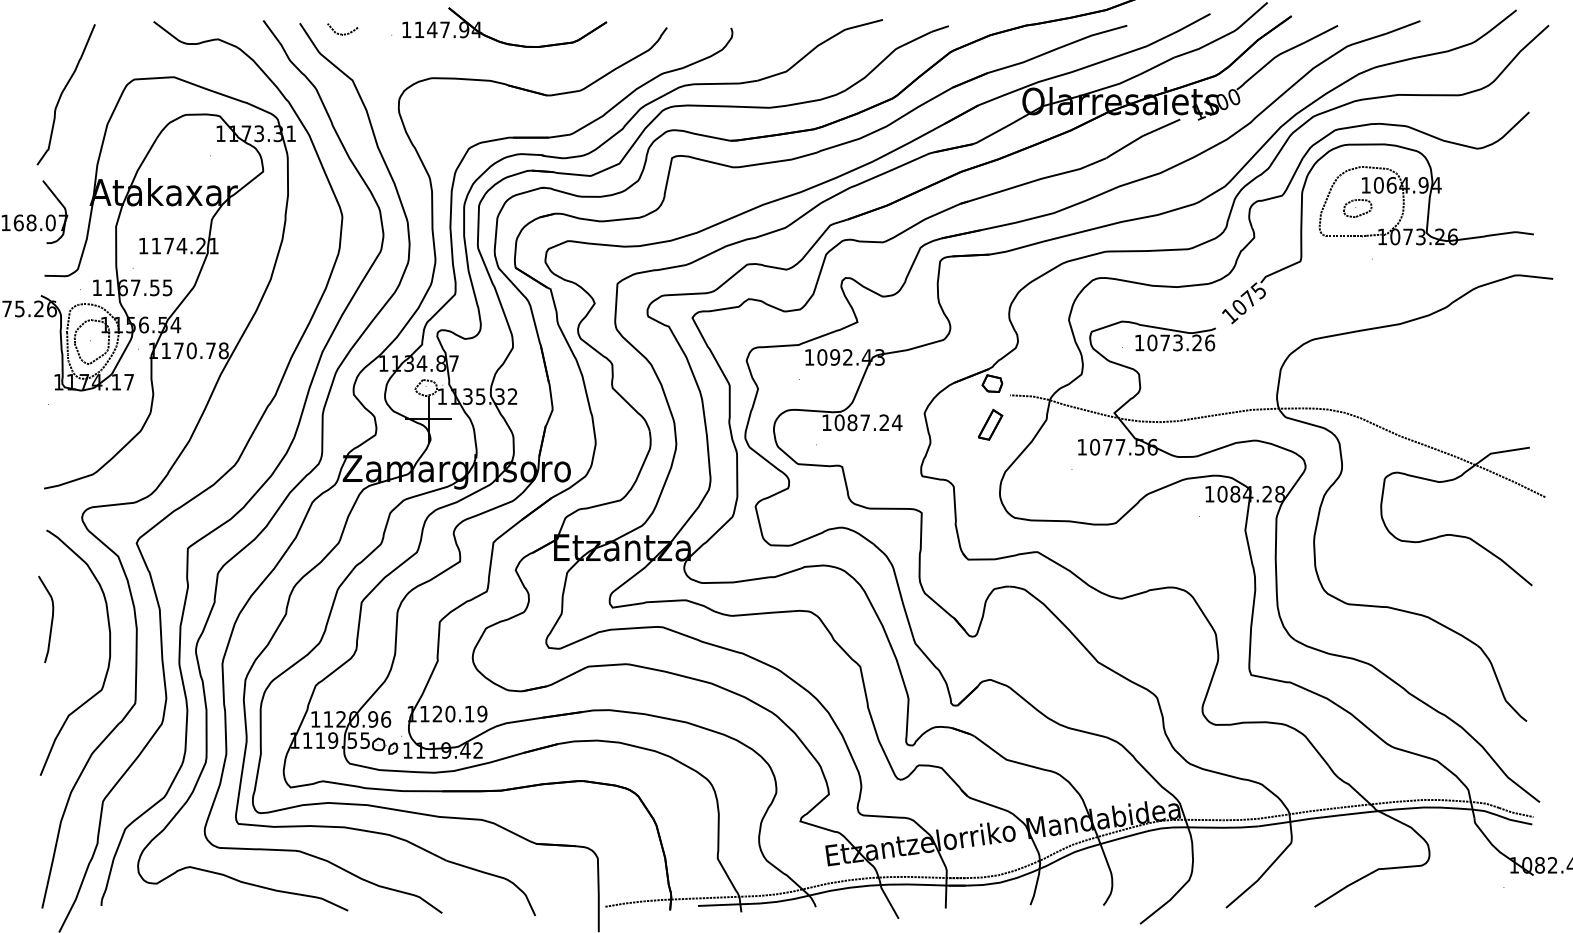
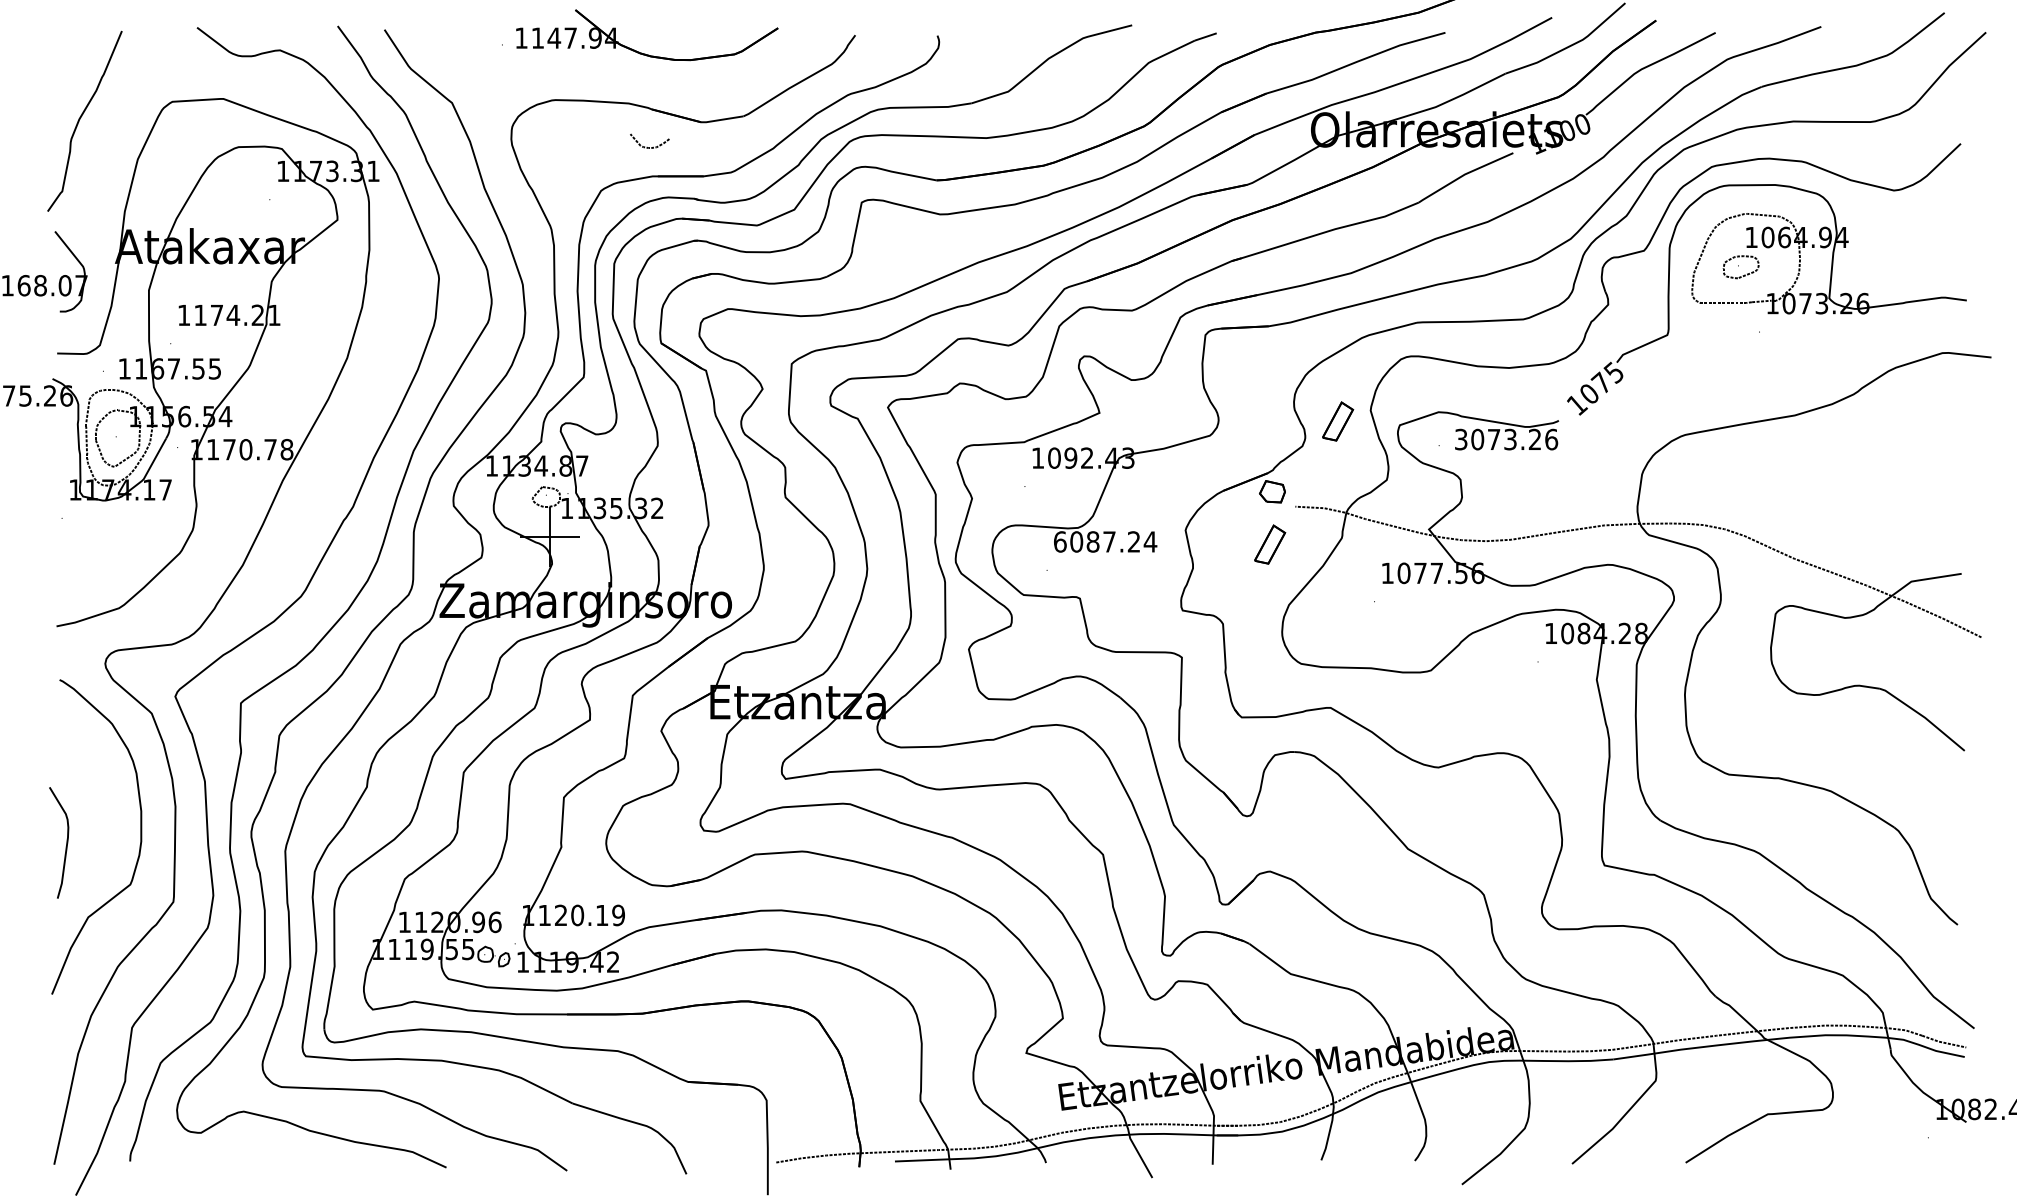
curve: (341, 33) -> (648, 146), moved
part: (1043, 328) -> (1338, 421), added
text: (1139, 342) -> (1461, 439), 1073.26 -> 3073.26
text: (826, 422) -> (1059, 541), 1087.24 -> 6087.24
curve: (51, 618) -> (66, 841), moved

